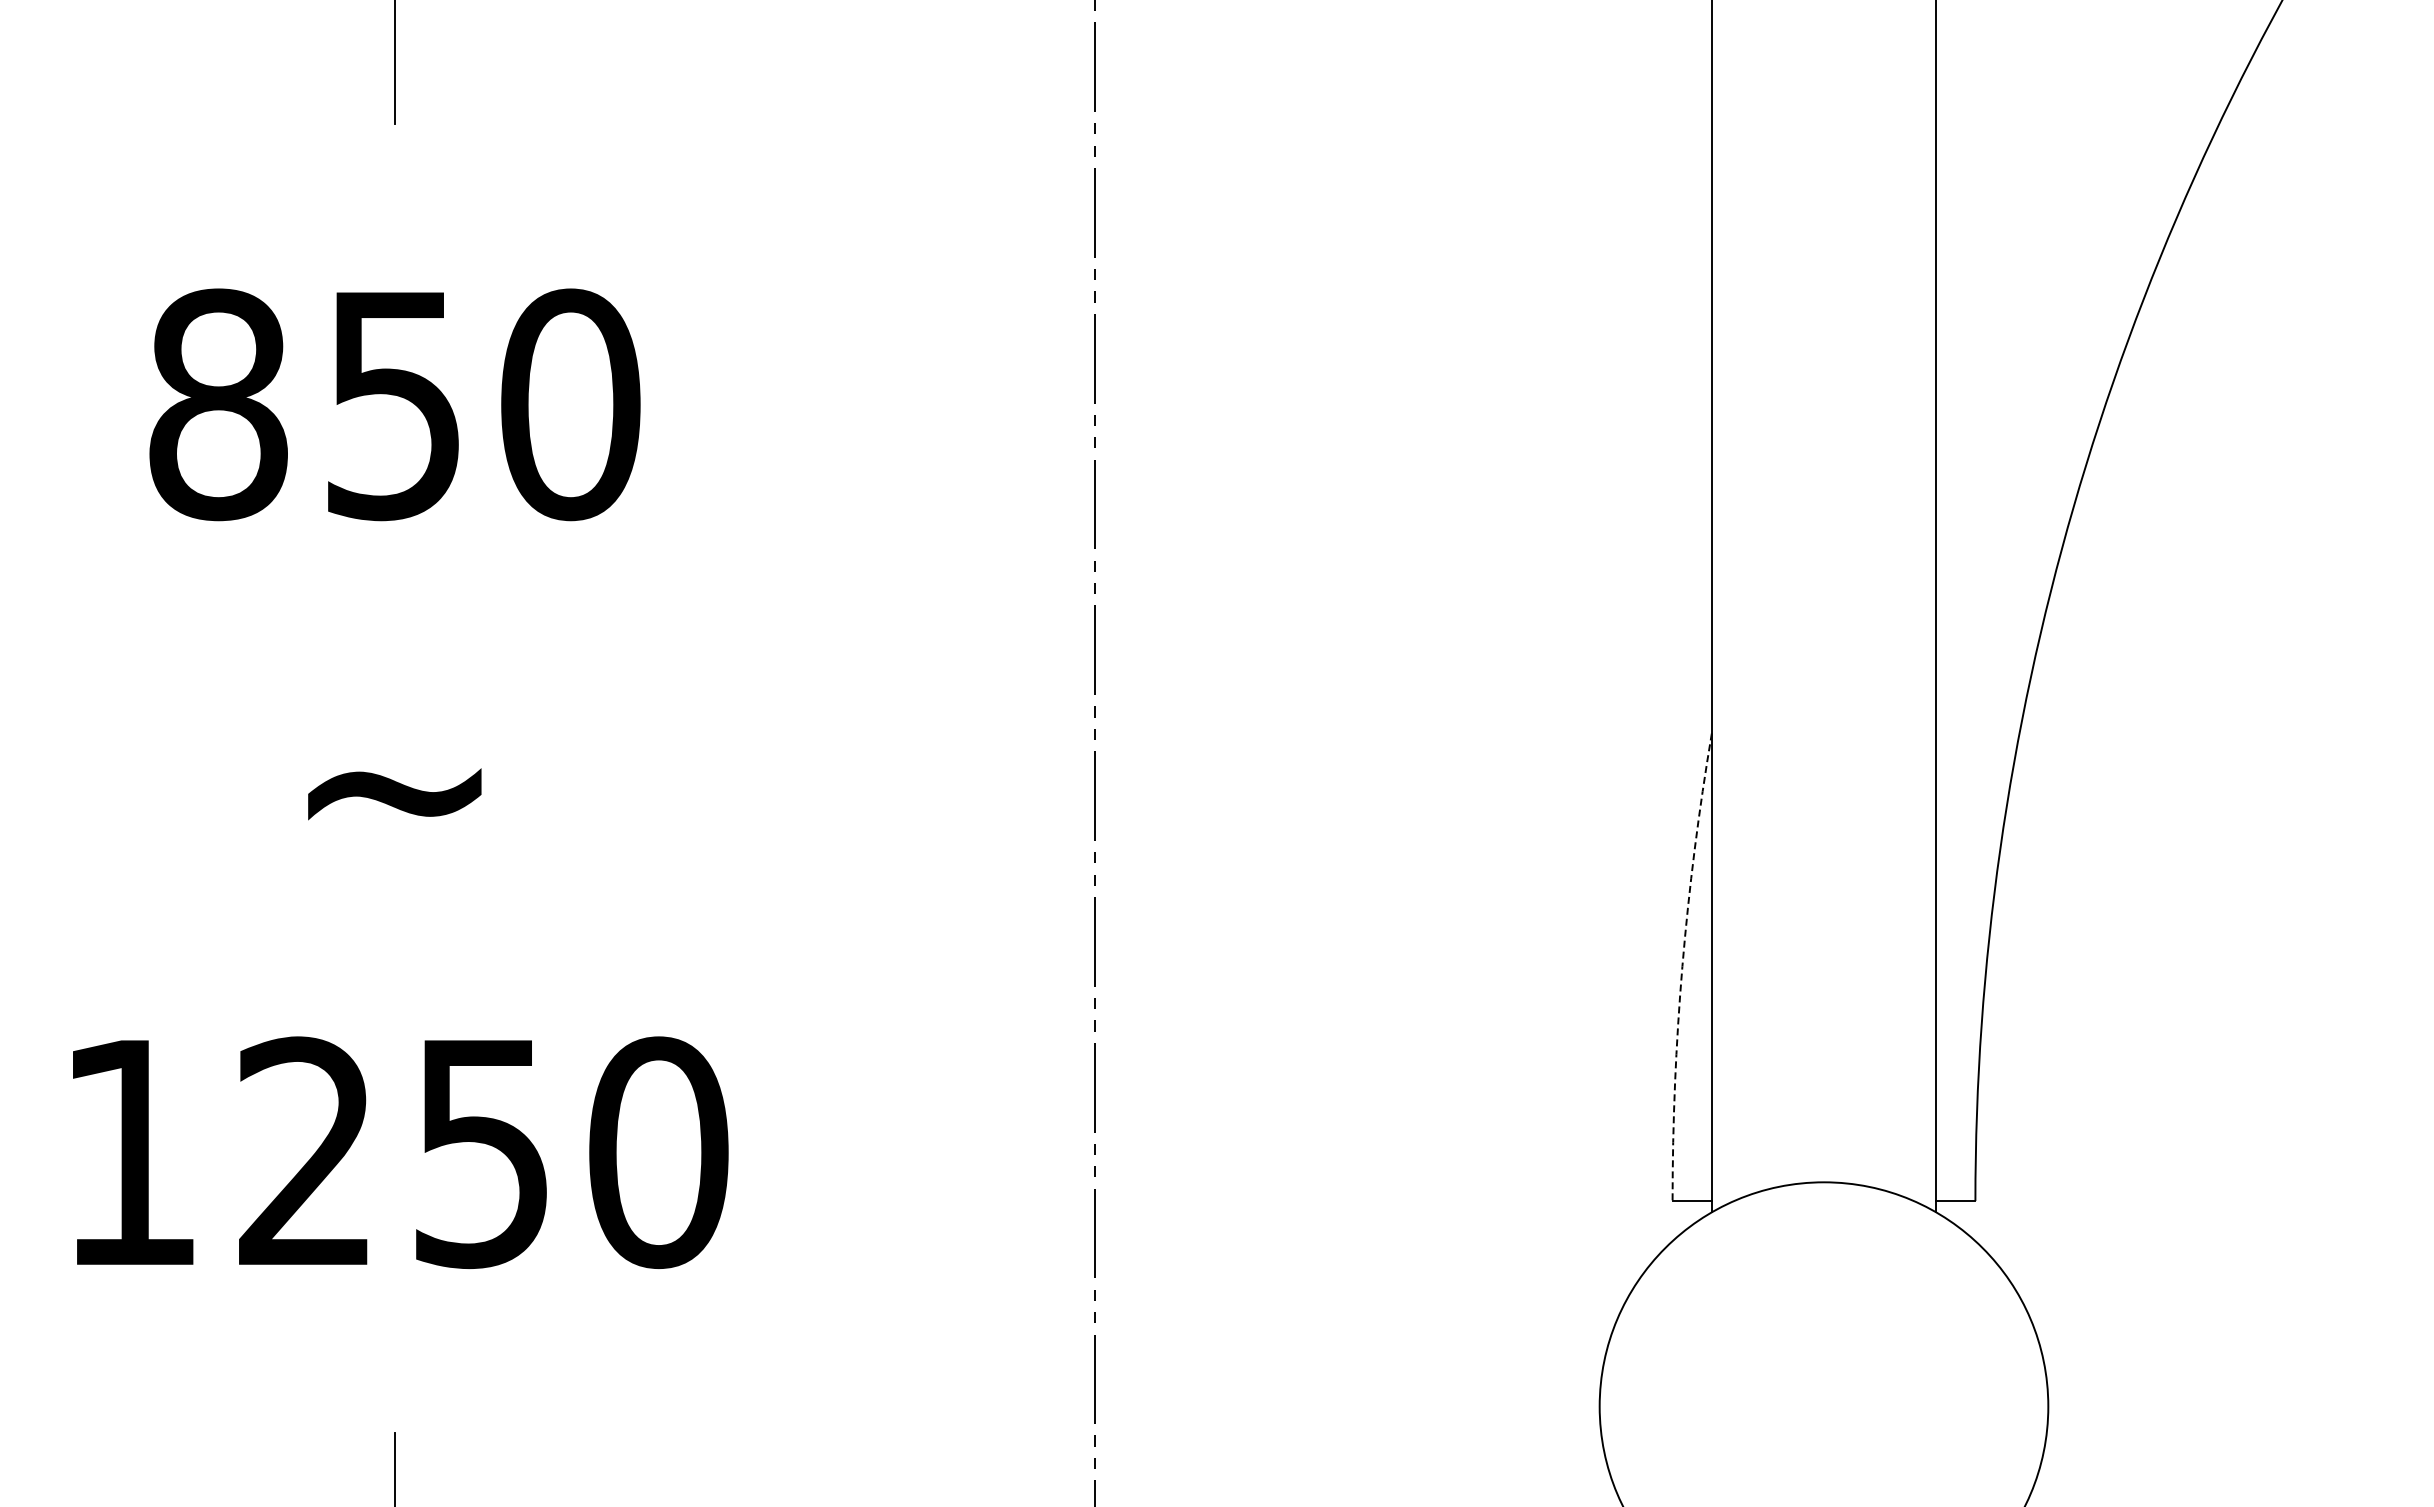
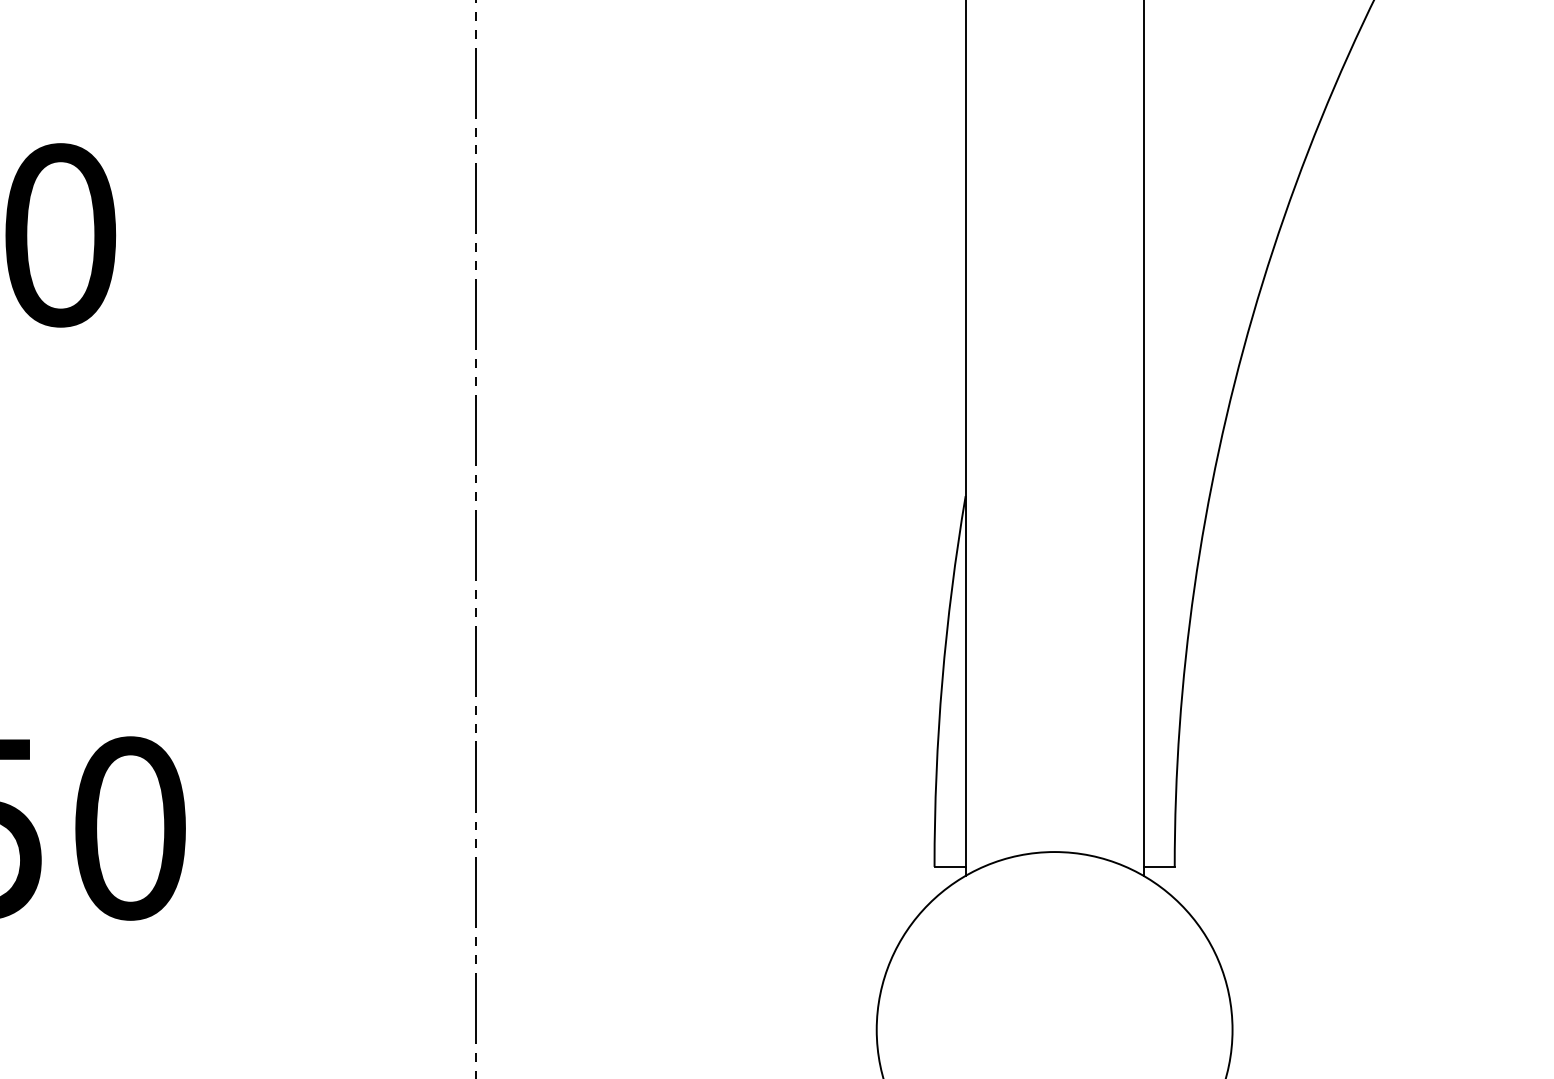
arc: (1682, 966) -> (942, 680), dashed -> solid

